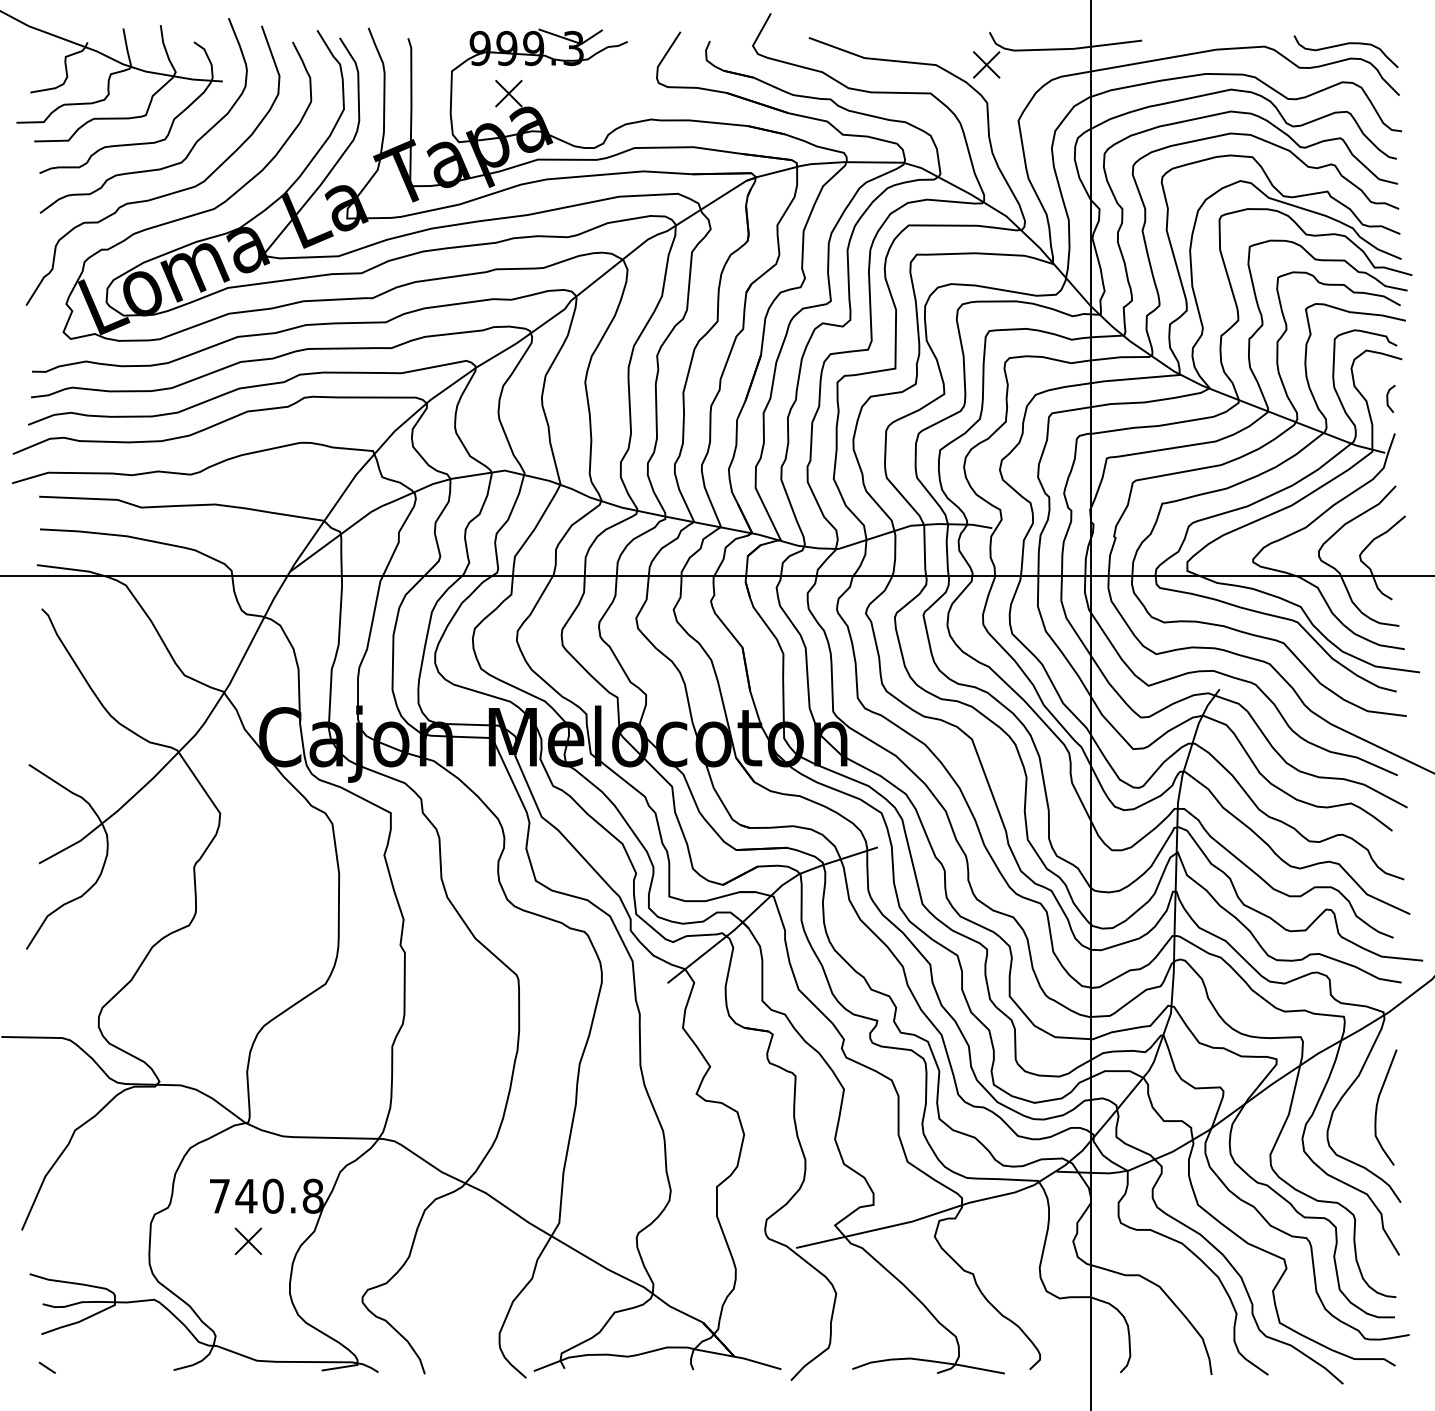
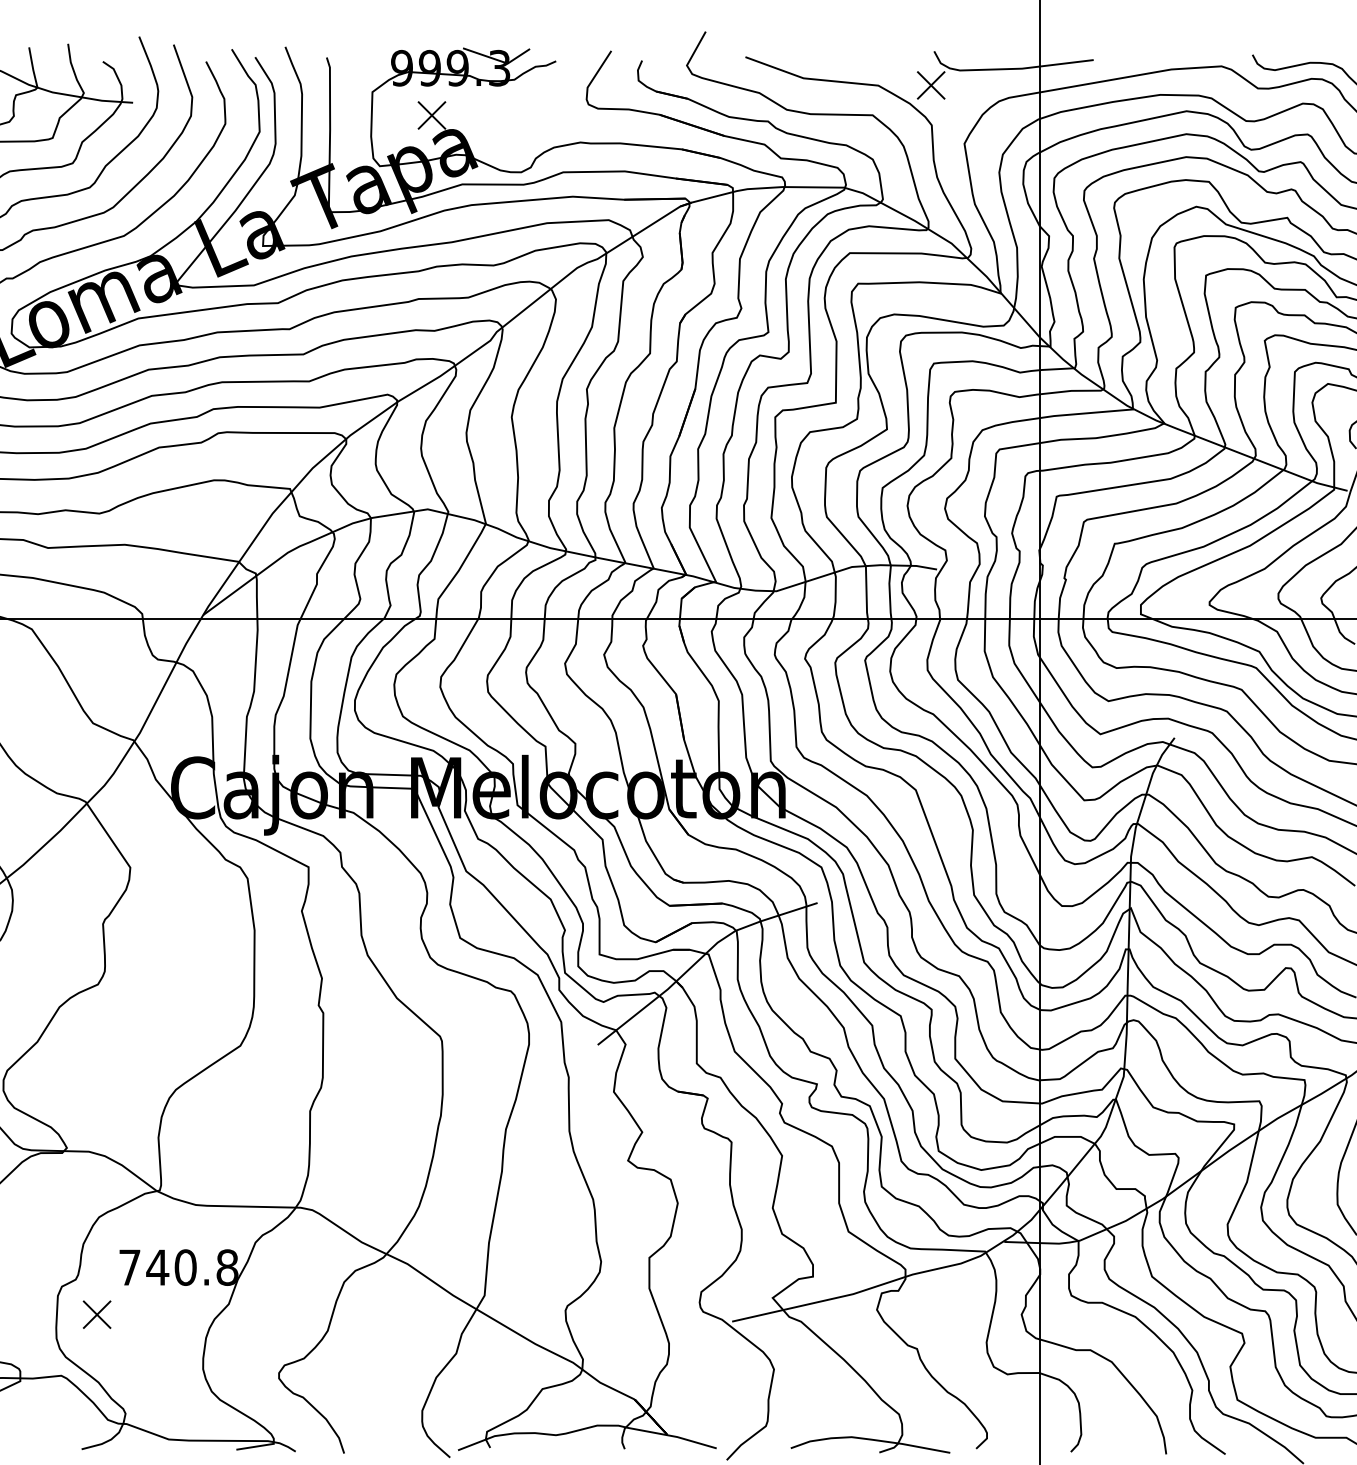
part: (248, 1240) -> (97, 1313), moved

